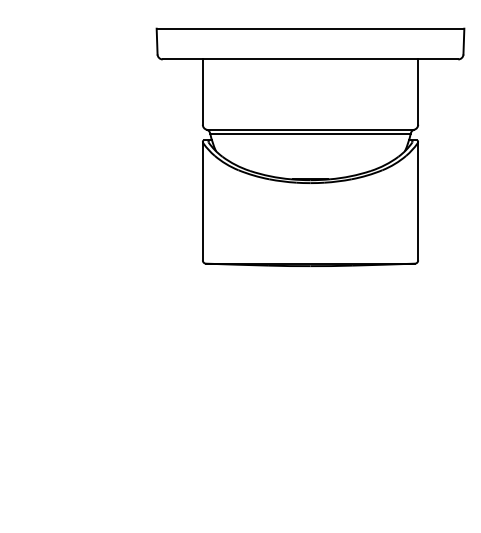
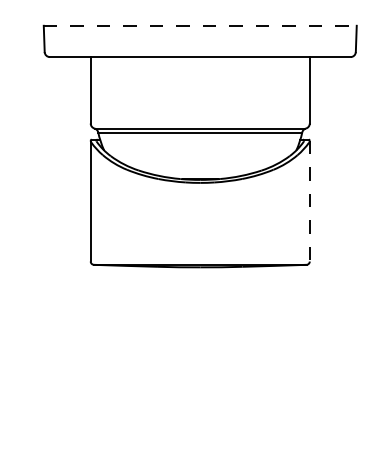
line: (310, 28) -> (200, 25), solid -> dashed
line: (418, 201) -> (310, 201), solid -> dashed

